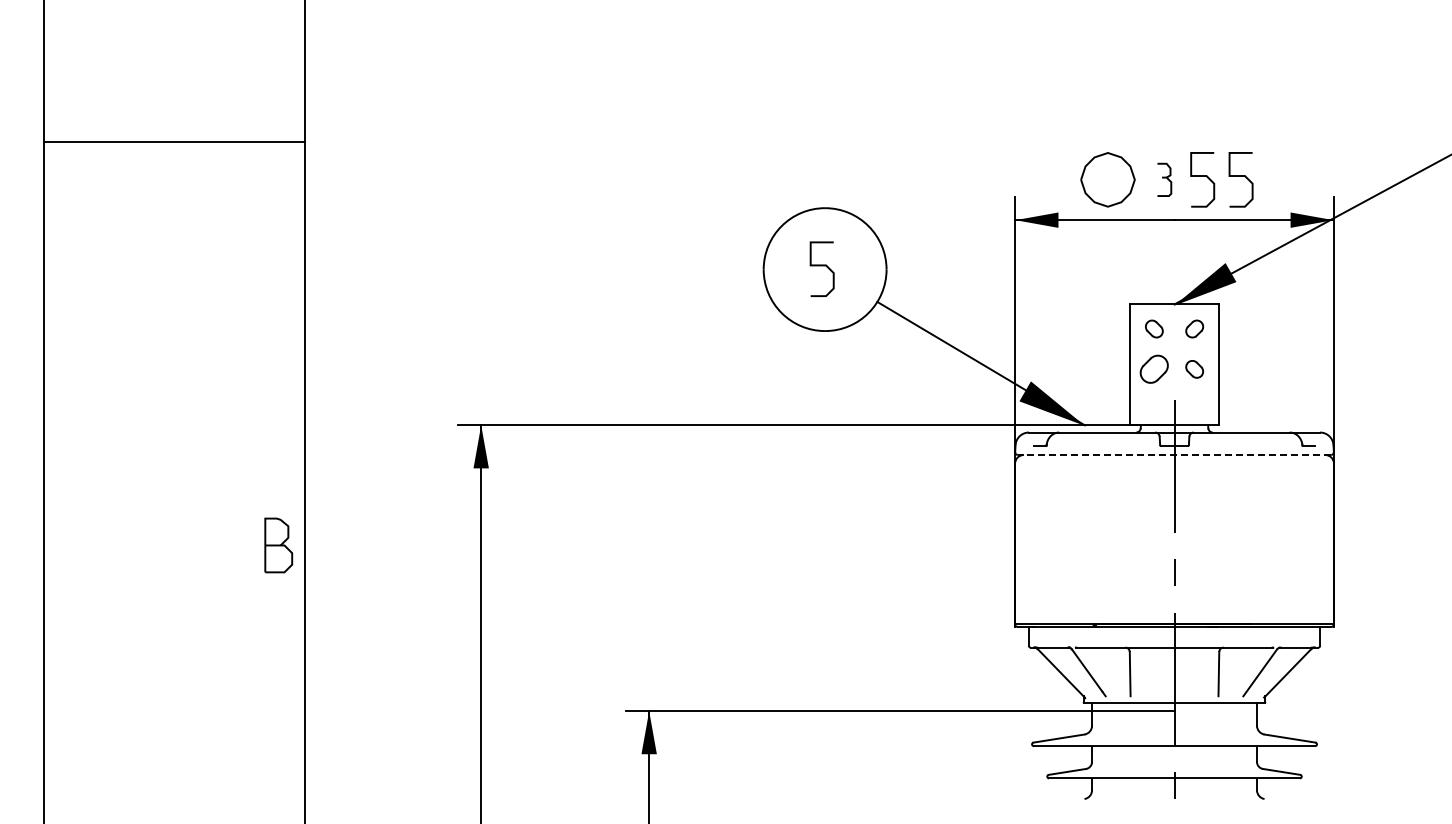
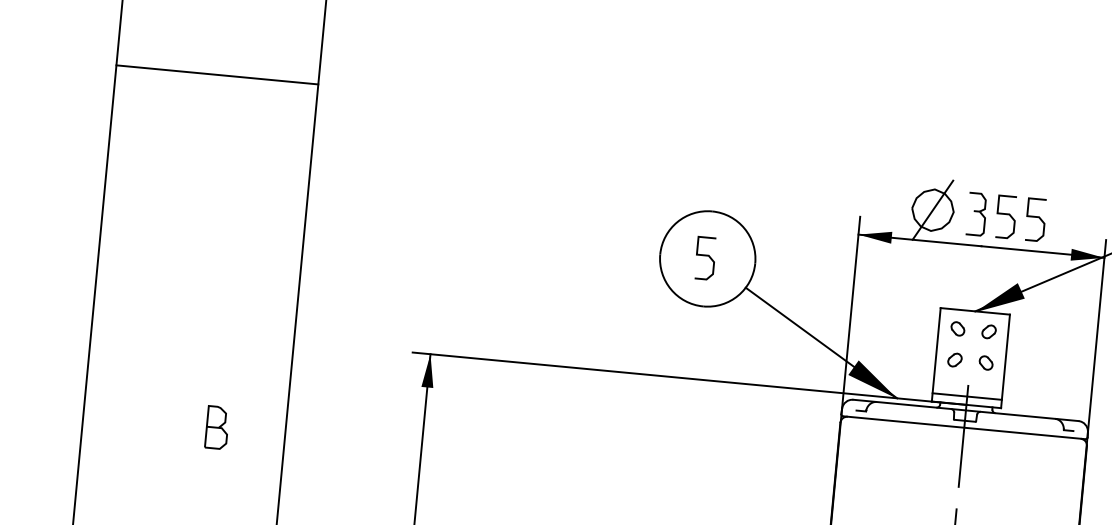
line: (173, 142) -> (216, 75), moved
line: (1107, 179) -> (932, 209), added
part: (1164, 179) -> (976, 214), size x1.67
part: (1154, 369) -> (955, 360), size x0.62
line: (1174, 414) -> (967, 396), added
line: (1174, 454) -> (964, 427), dashed -> solid
part: (278, 545) -> (217, 427), moved

